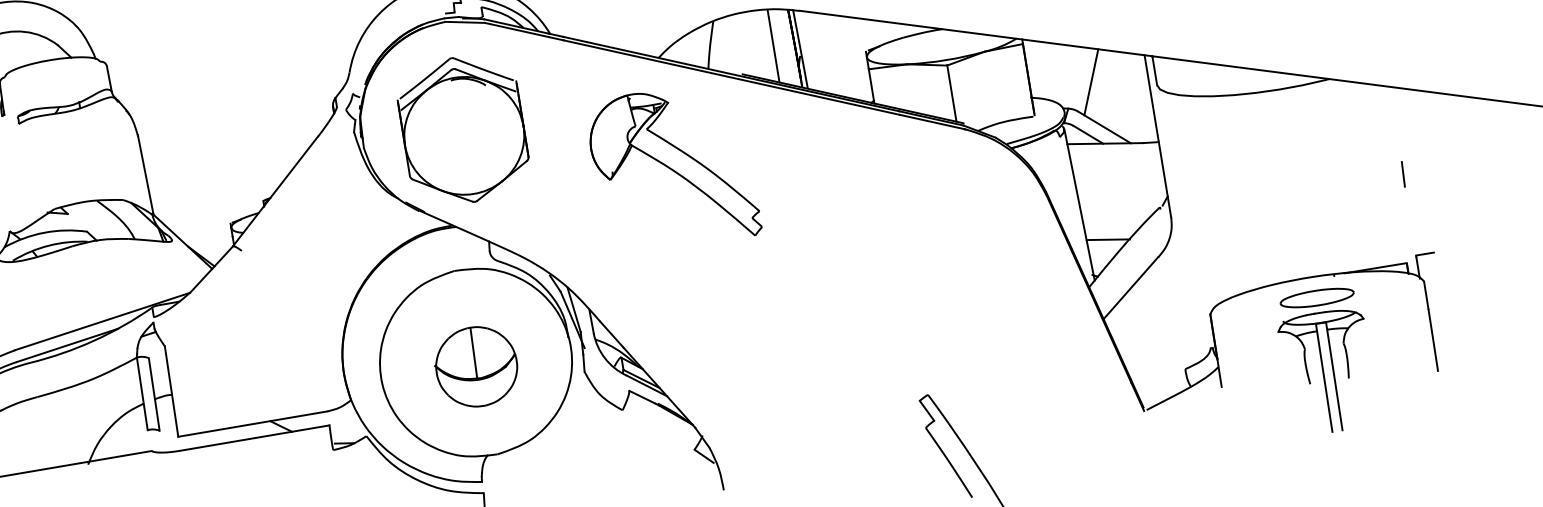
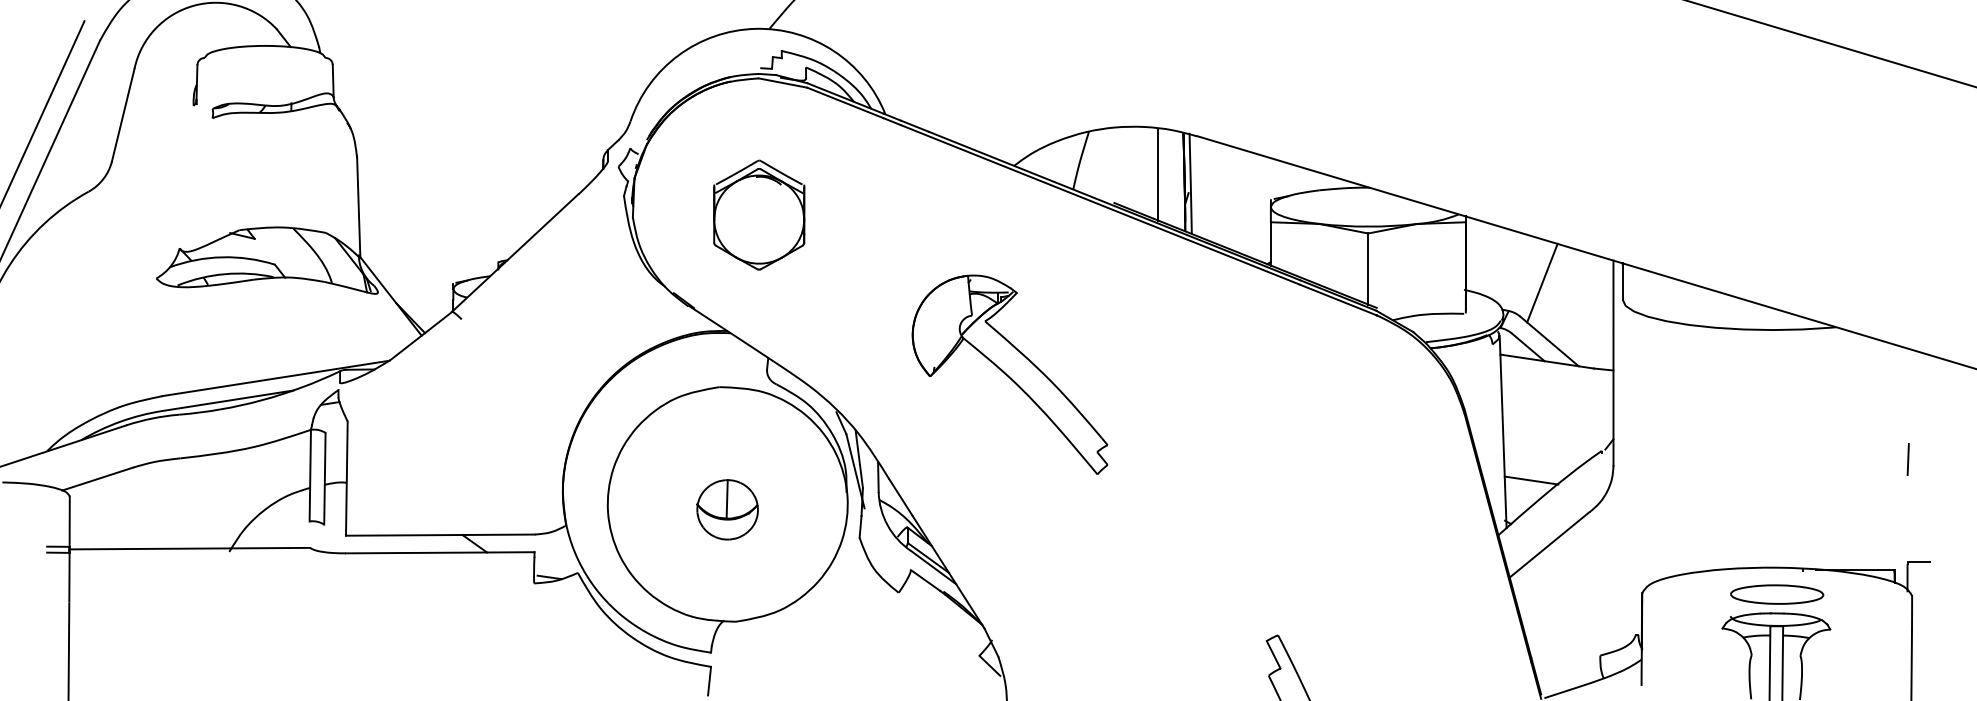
part: (463, 129) -> (759, 214), size x0.6
part: (672, 168) -> (1009, 374), moved
part: (476, 366) -> (727, 509), size x0.6

